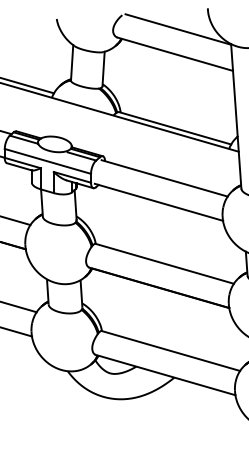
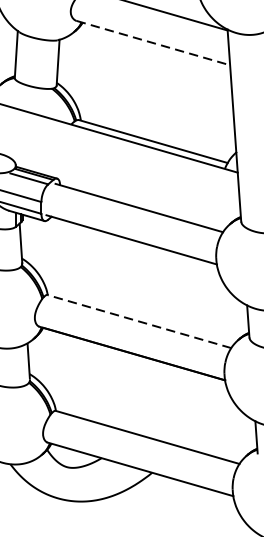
line: (175, 54) -> (153, 43), solid -> dashed
line: (164, 263) -> (139, 321), solid -> dashed

